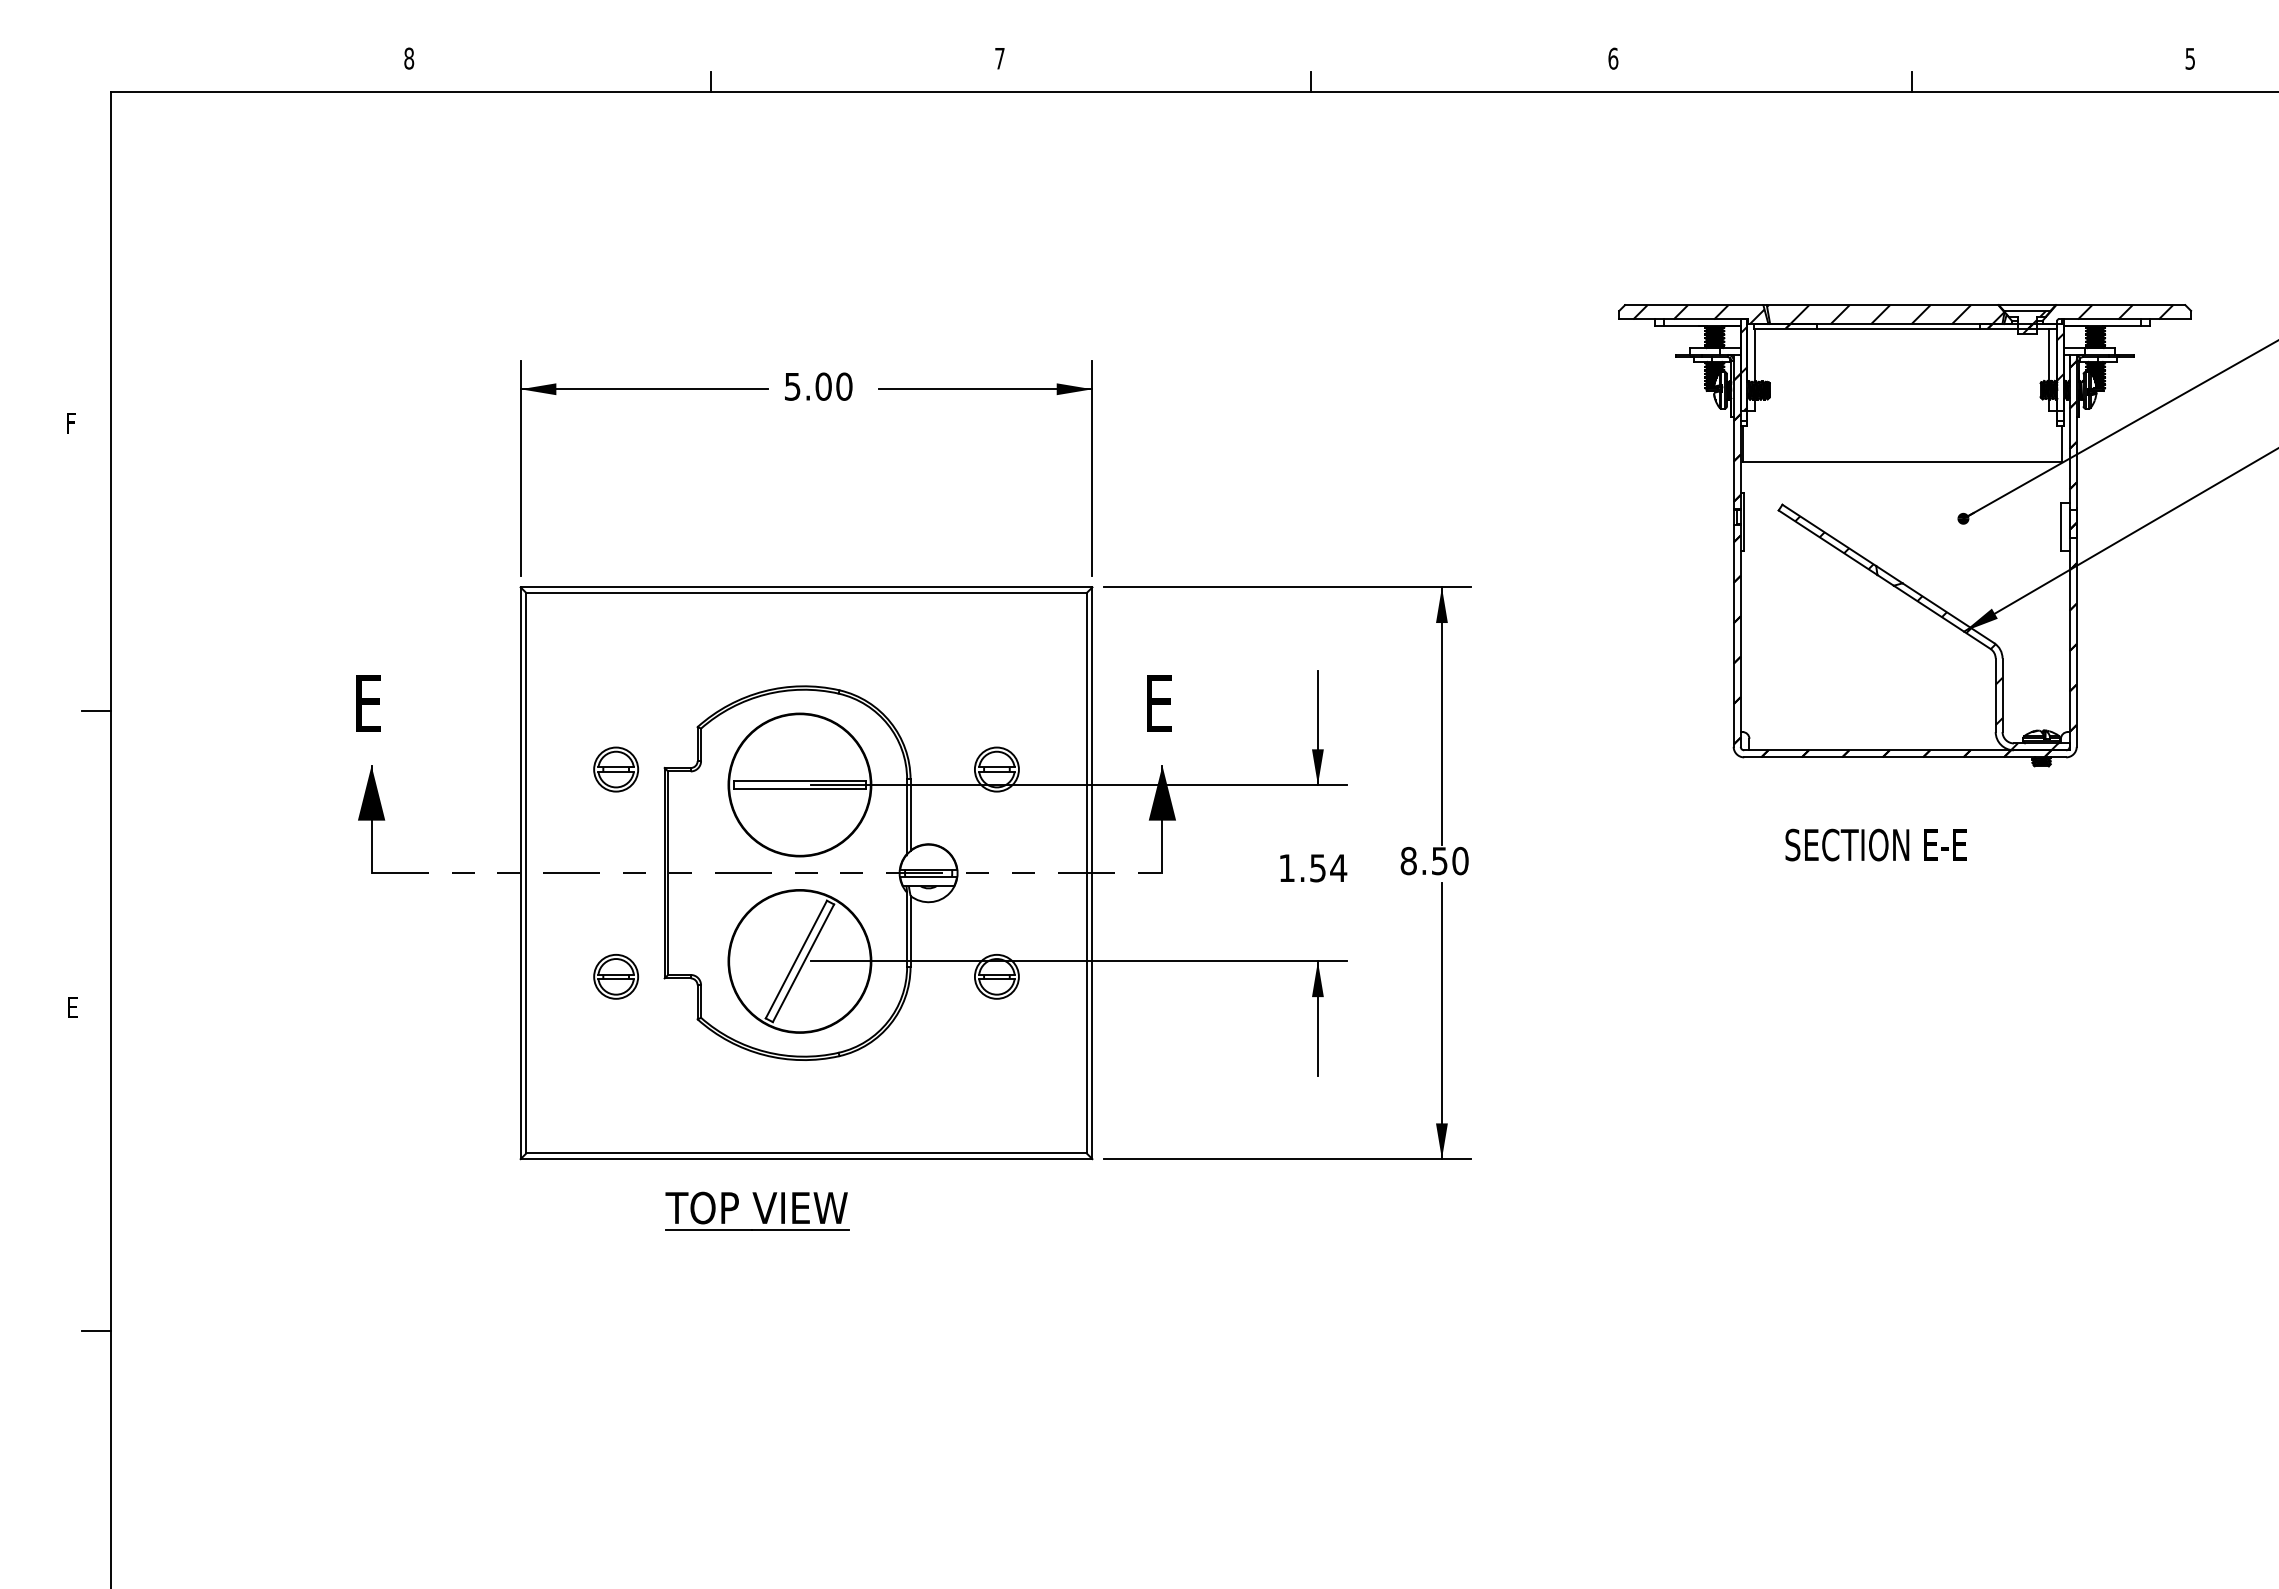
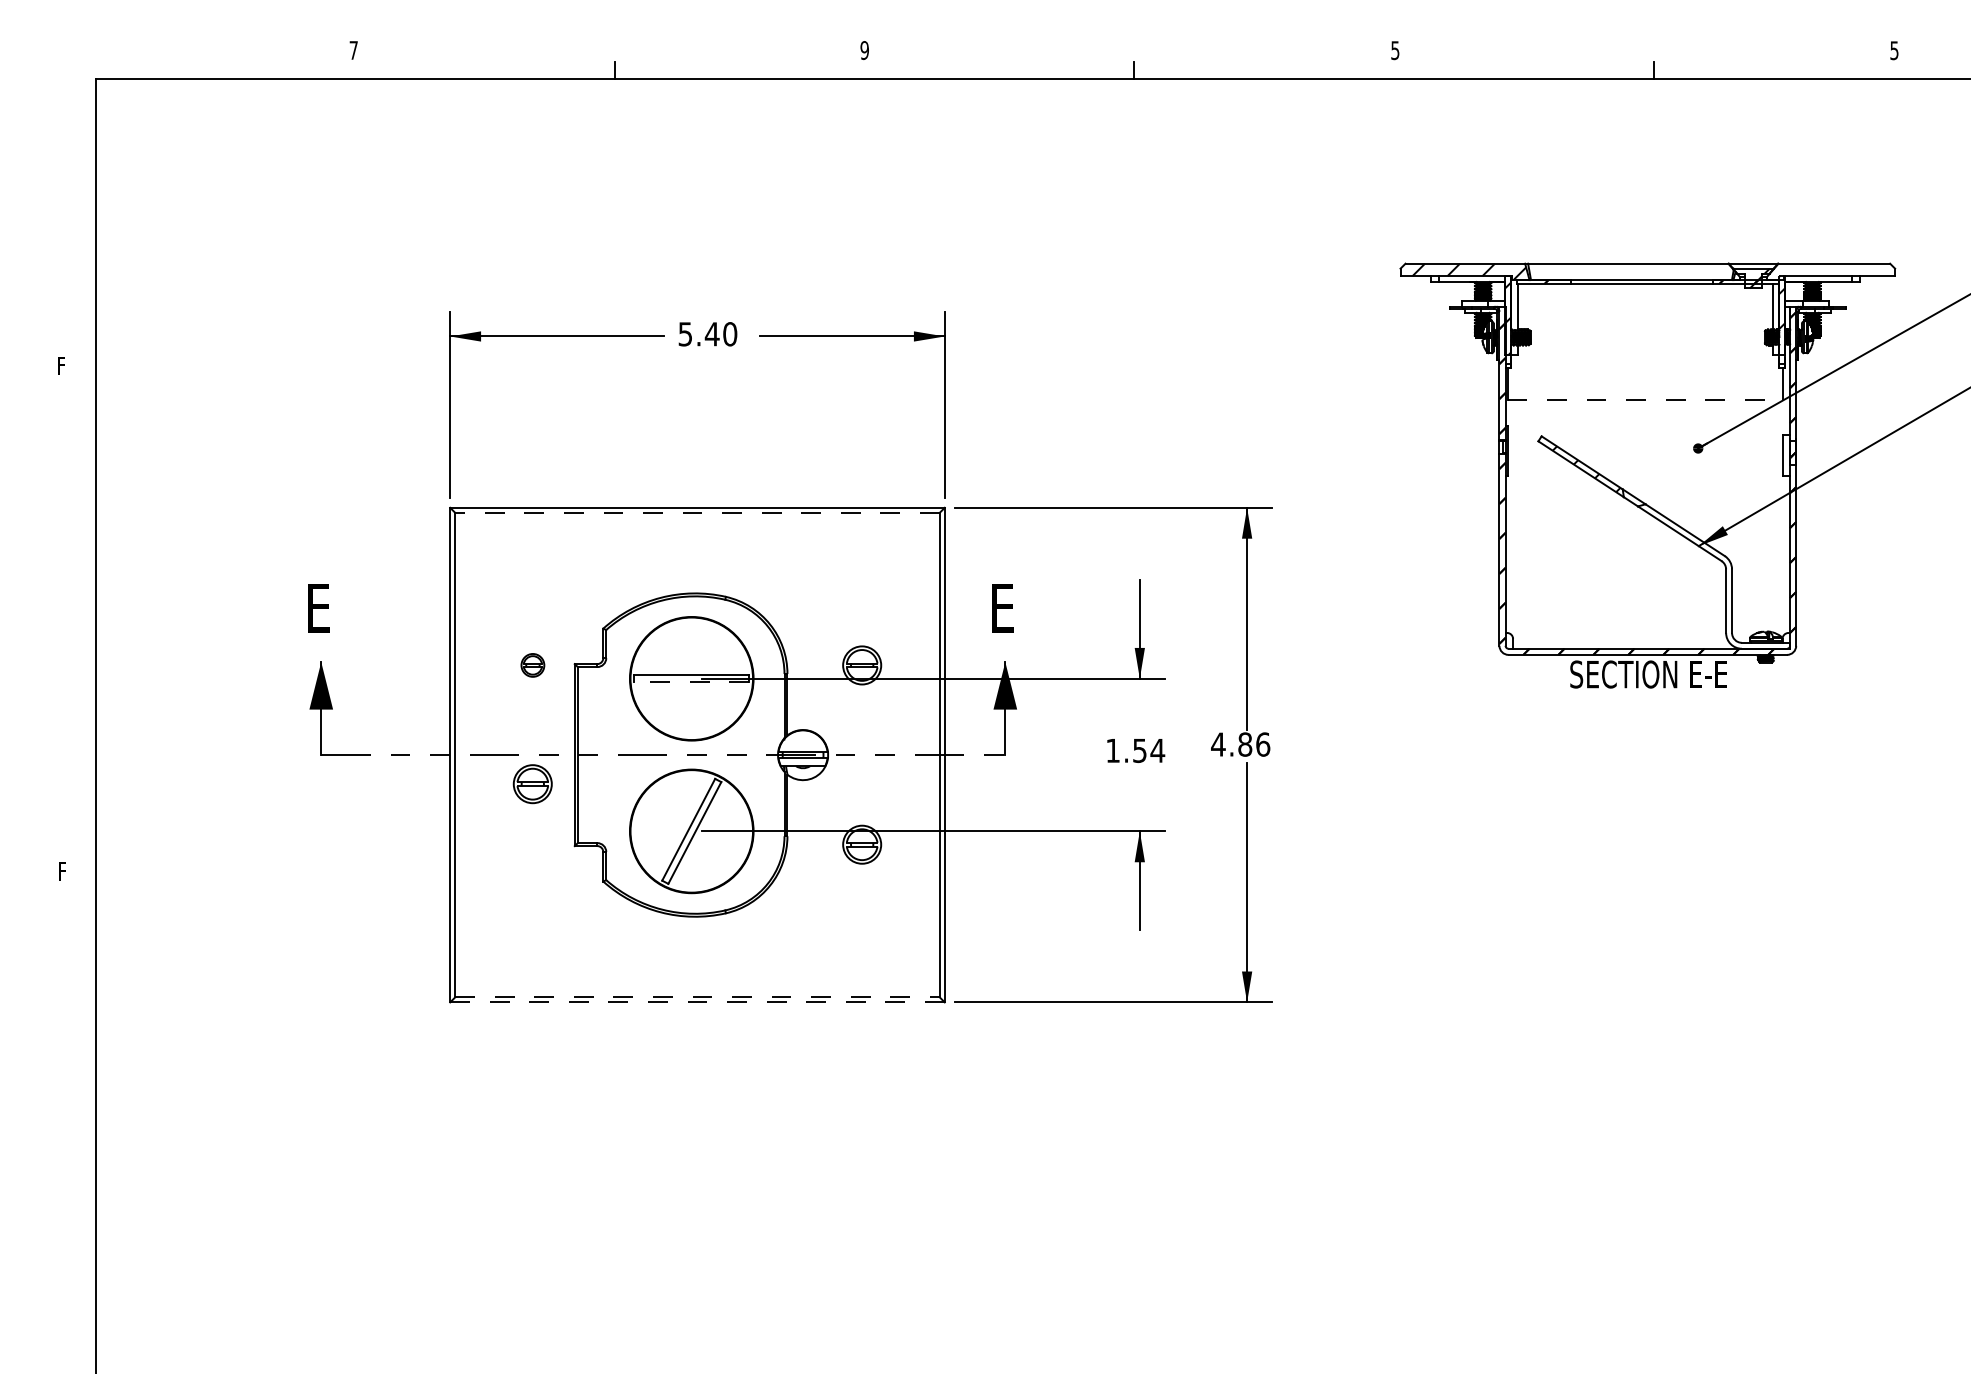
text: (409, 58) -> (354, 50), 8 -> 7
text: (999, 58) -> (864, 50), 7 -> 9
text: (1613, 58) -> (1395, 50), 6 -> 5
hatch: (2125, 312) -> (1838, 270), removed
hatch: (1885, 314) -> (1630, 271), removed
text: (823, 386) -> (712, 334), 5.00 -> 5.40
line: (1902, 462) -> (1645, 399), solid -> dashed
line: (806, 593) -> (697, 513), solid -> dashed
hatch: (1987, 673) -> (1719, 582), removed
line: (96, 711) -> (83, 615), removed
part: (616, 769) -> (533, 665), size x0.6
line: (799, 789) -> (691, 682), solid -> dashed
text: (1875, 844) -> (1648, 674), moved
text: (1434, 860) -> (1240, 744), 8.50 -> 4.86
part: (615, 976) -> (532, 783), moved
text: (73, 1007) -> (63, 871), E -> F
line: (807, 1153) -> (698, 997), solid -> dashed
line: (806, 1159) -> (697, 1002), solid -> dashed
part: (757, 1210) -> (655, 1046), removed
line: (96, 1330) -> (83, 1150), removed

